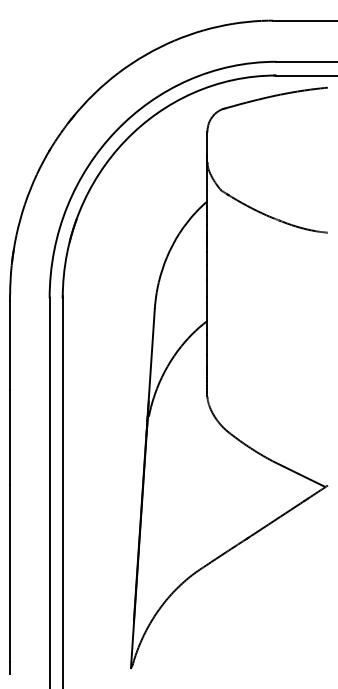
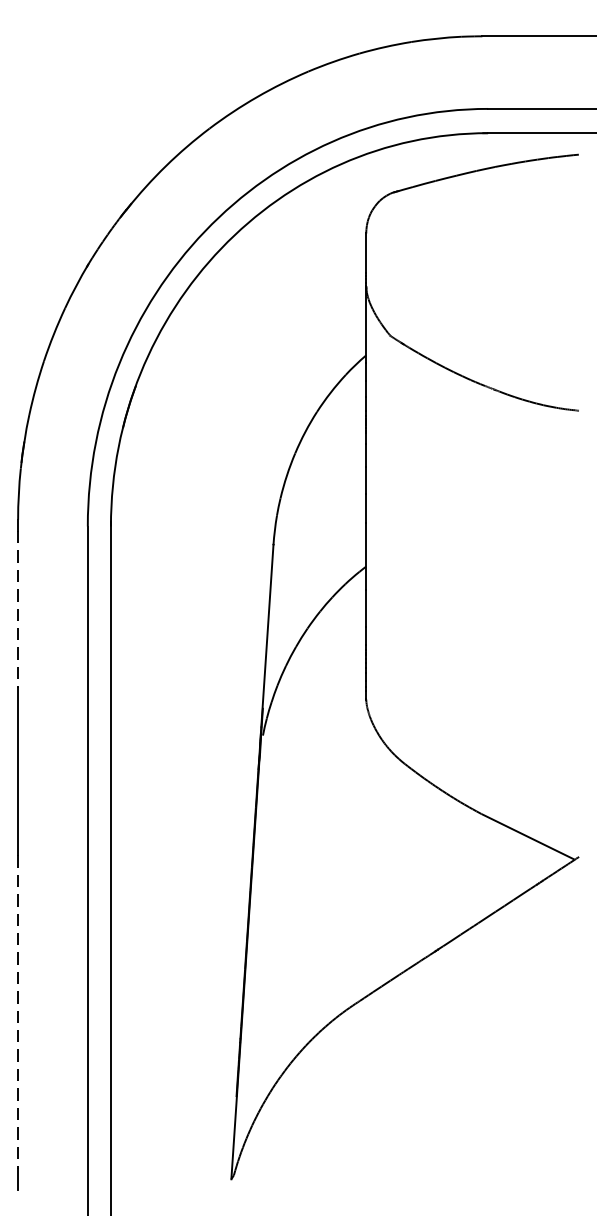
line: (10, 345) -> (18, 609), solid -> dashed
line: (10, 573) -> (18, 1012), solid -> dashed

